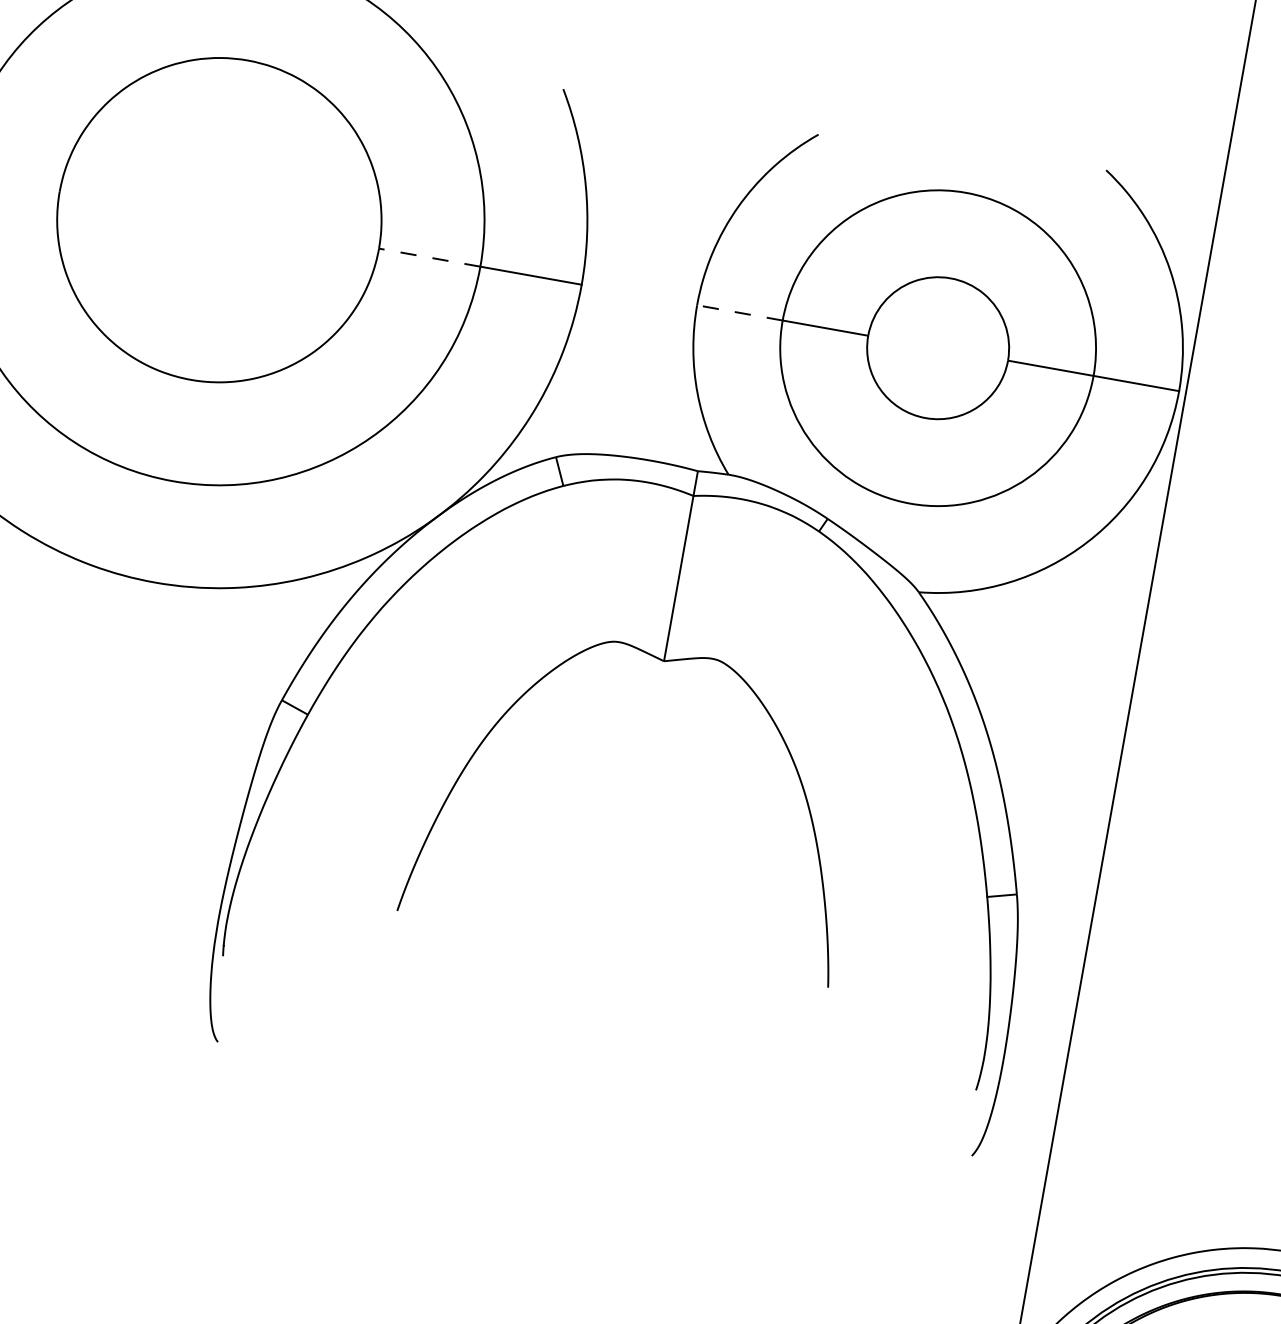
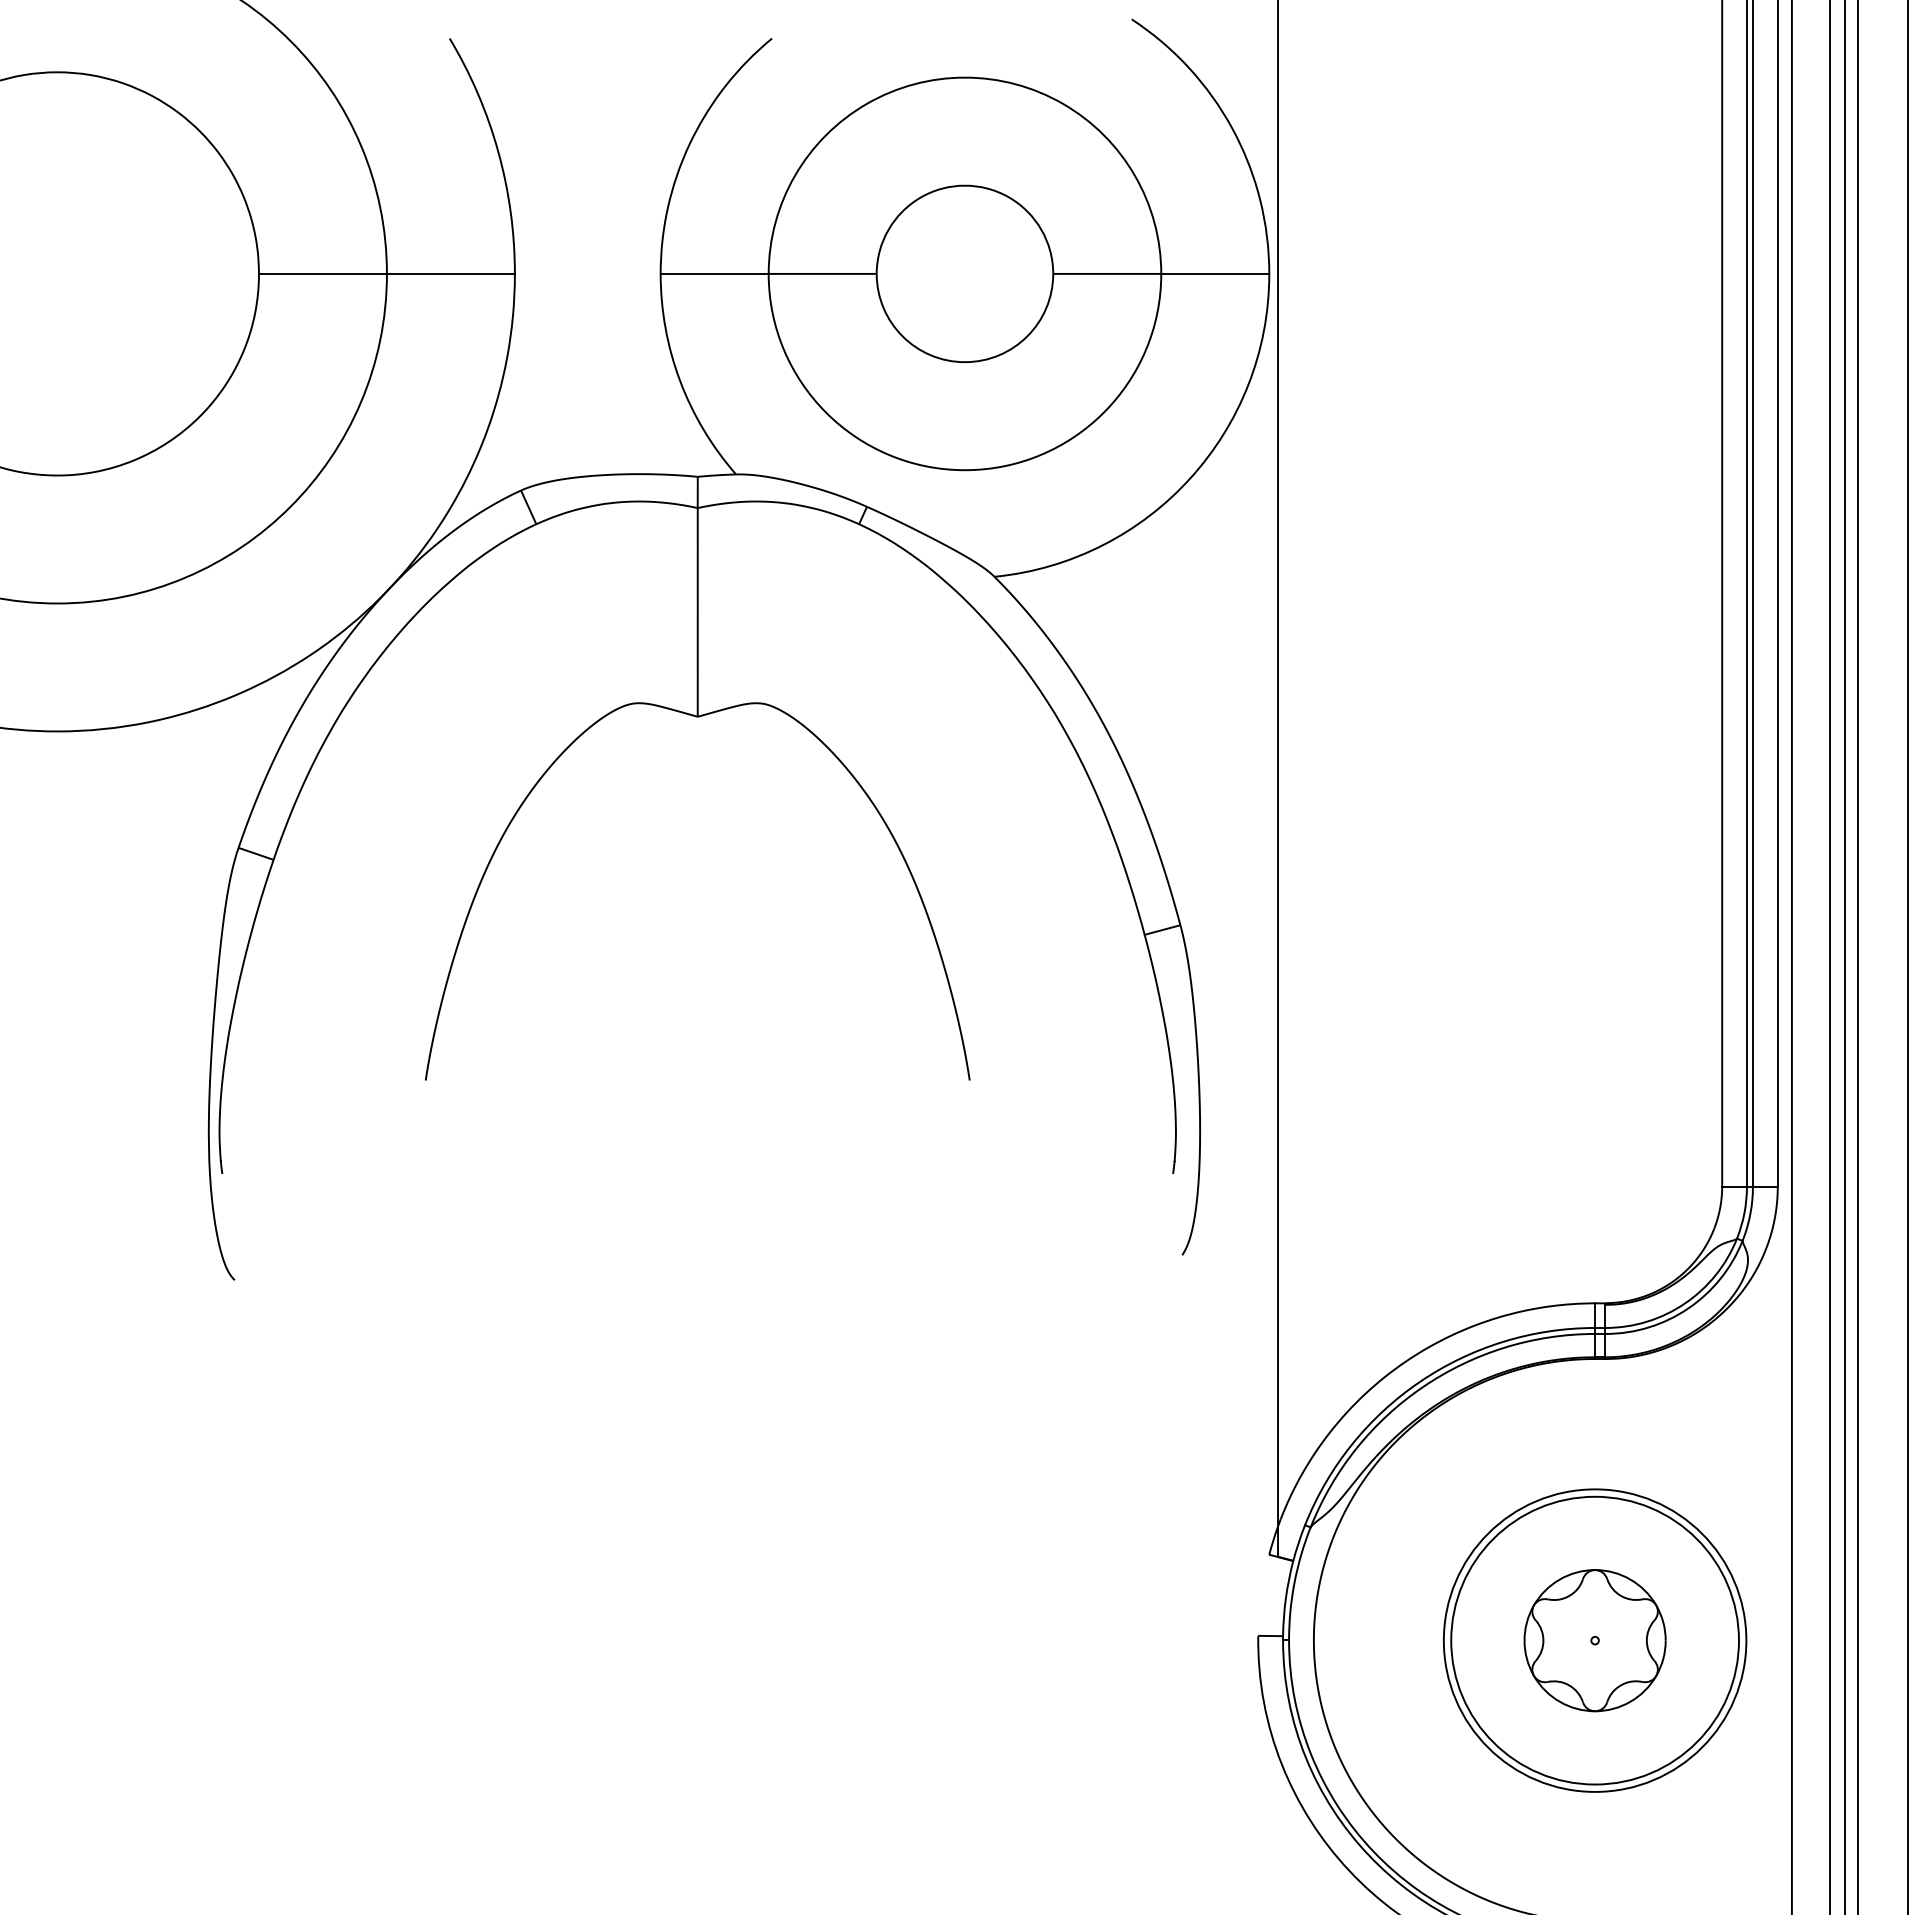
line: (429, 257) -> (322, 273), dashed -> solid
line: (739, 312) -> (714, 273), dashed -> solid

